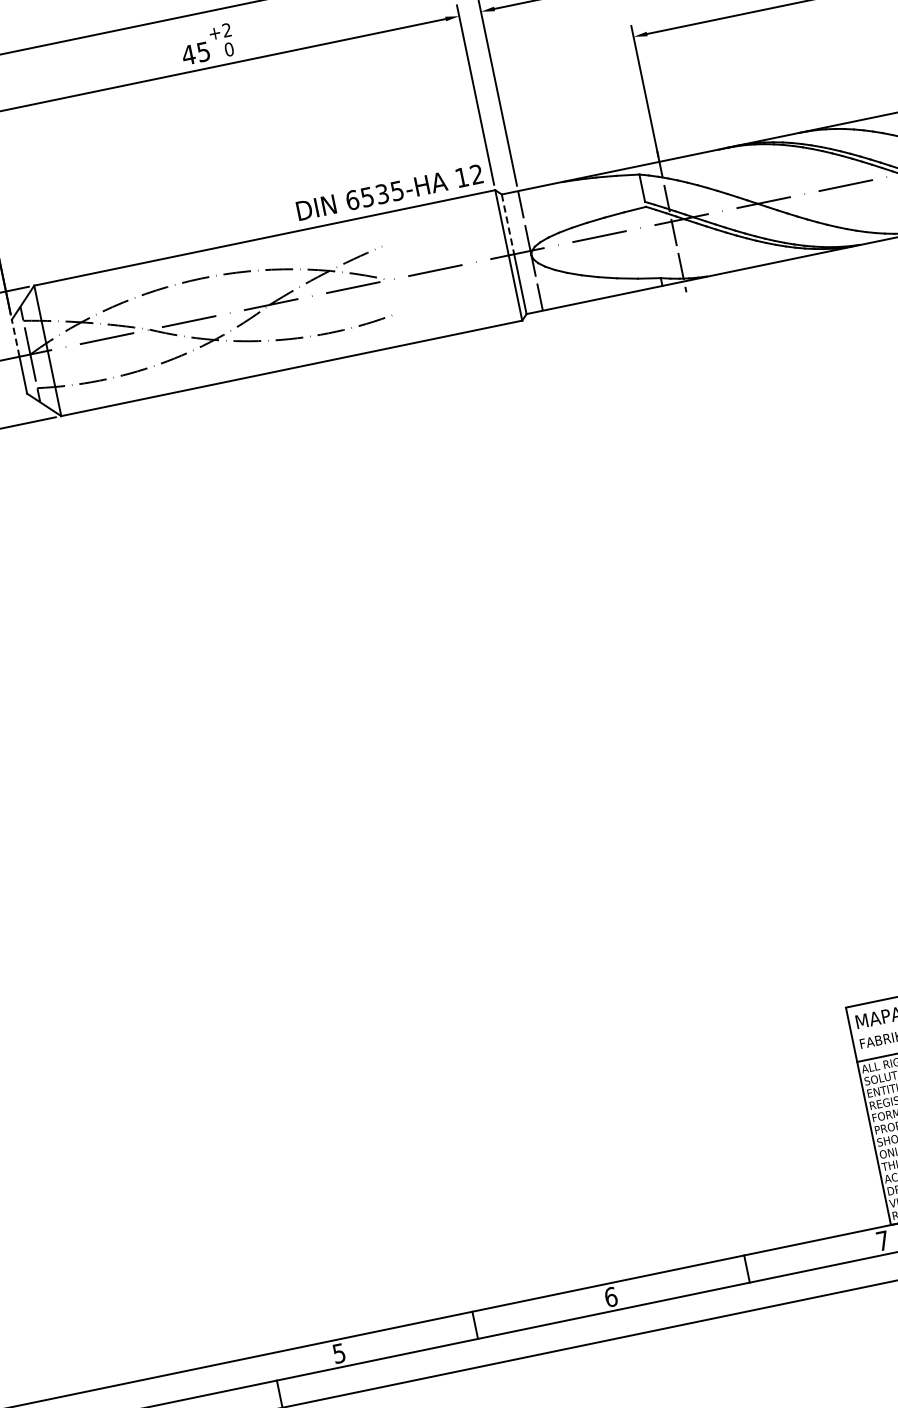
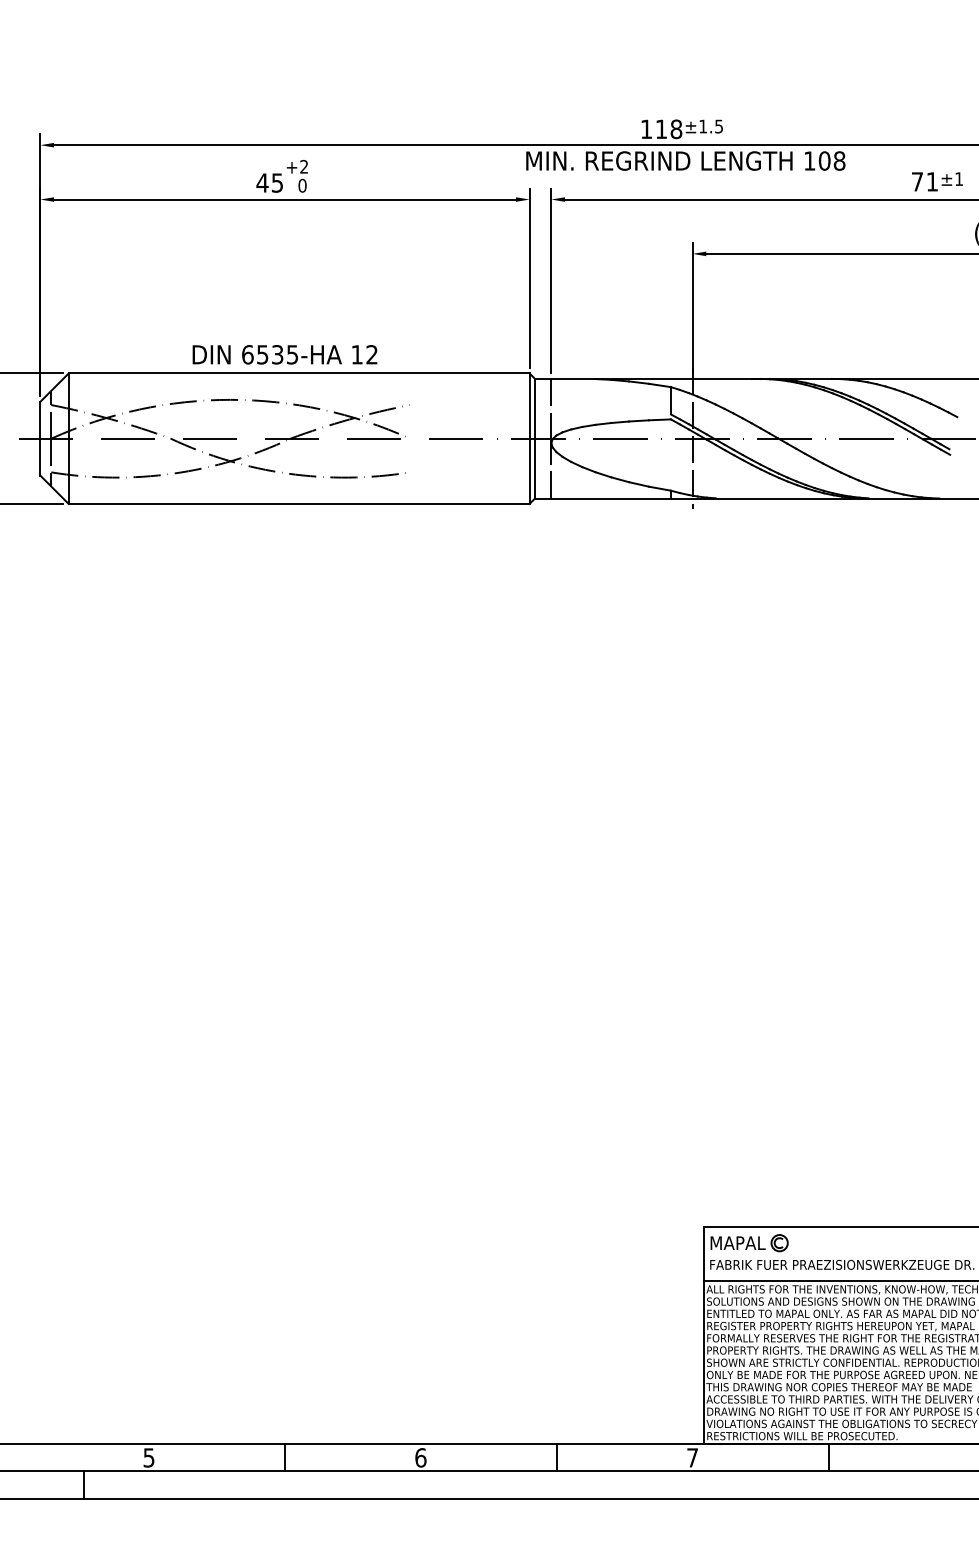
text: (389, 192) -> (284, 354), moved
line: (508, 223) -> (535, 408), dashed -> solid
line: (15, 337) -> (40, 419), dashed -> solid

